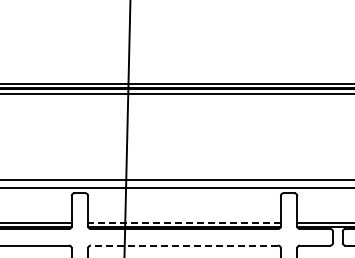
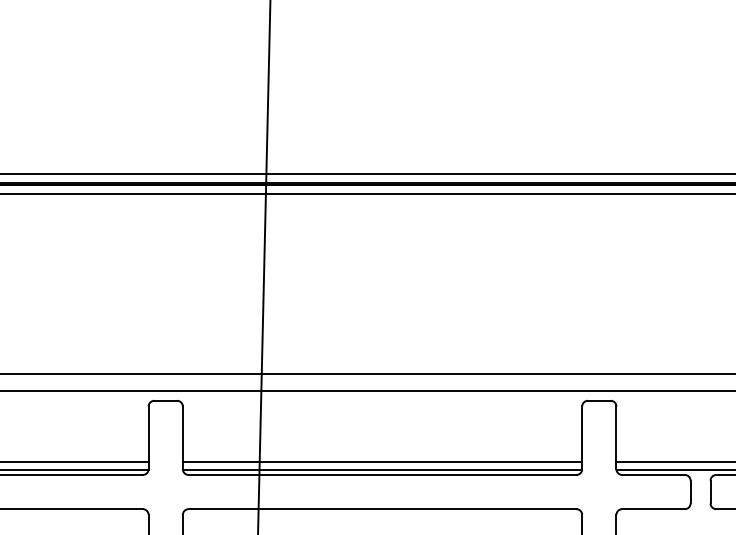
line: (184, 222) -> (382, 461), dashed -> solid
line: (184, 245) -> (382, 509), dashed -> solid

